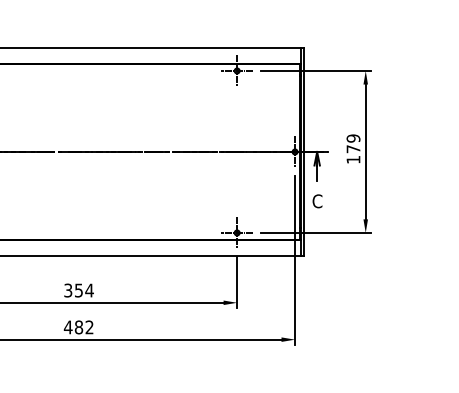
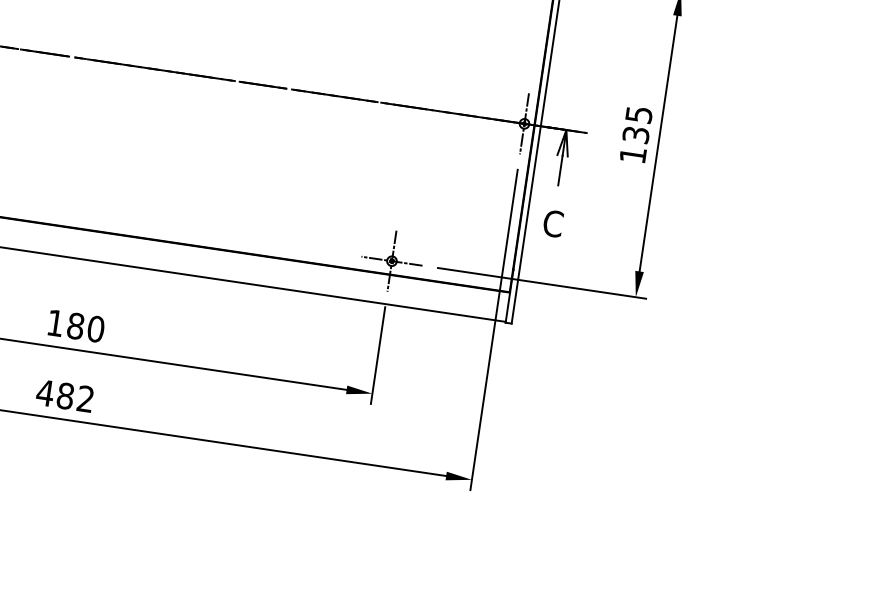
text: (353, 143) -> (637, 124), 179 -> 135
text: (78, 290) -> (74, 325), 354 -> 180

